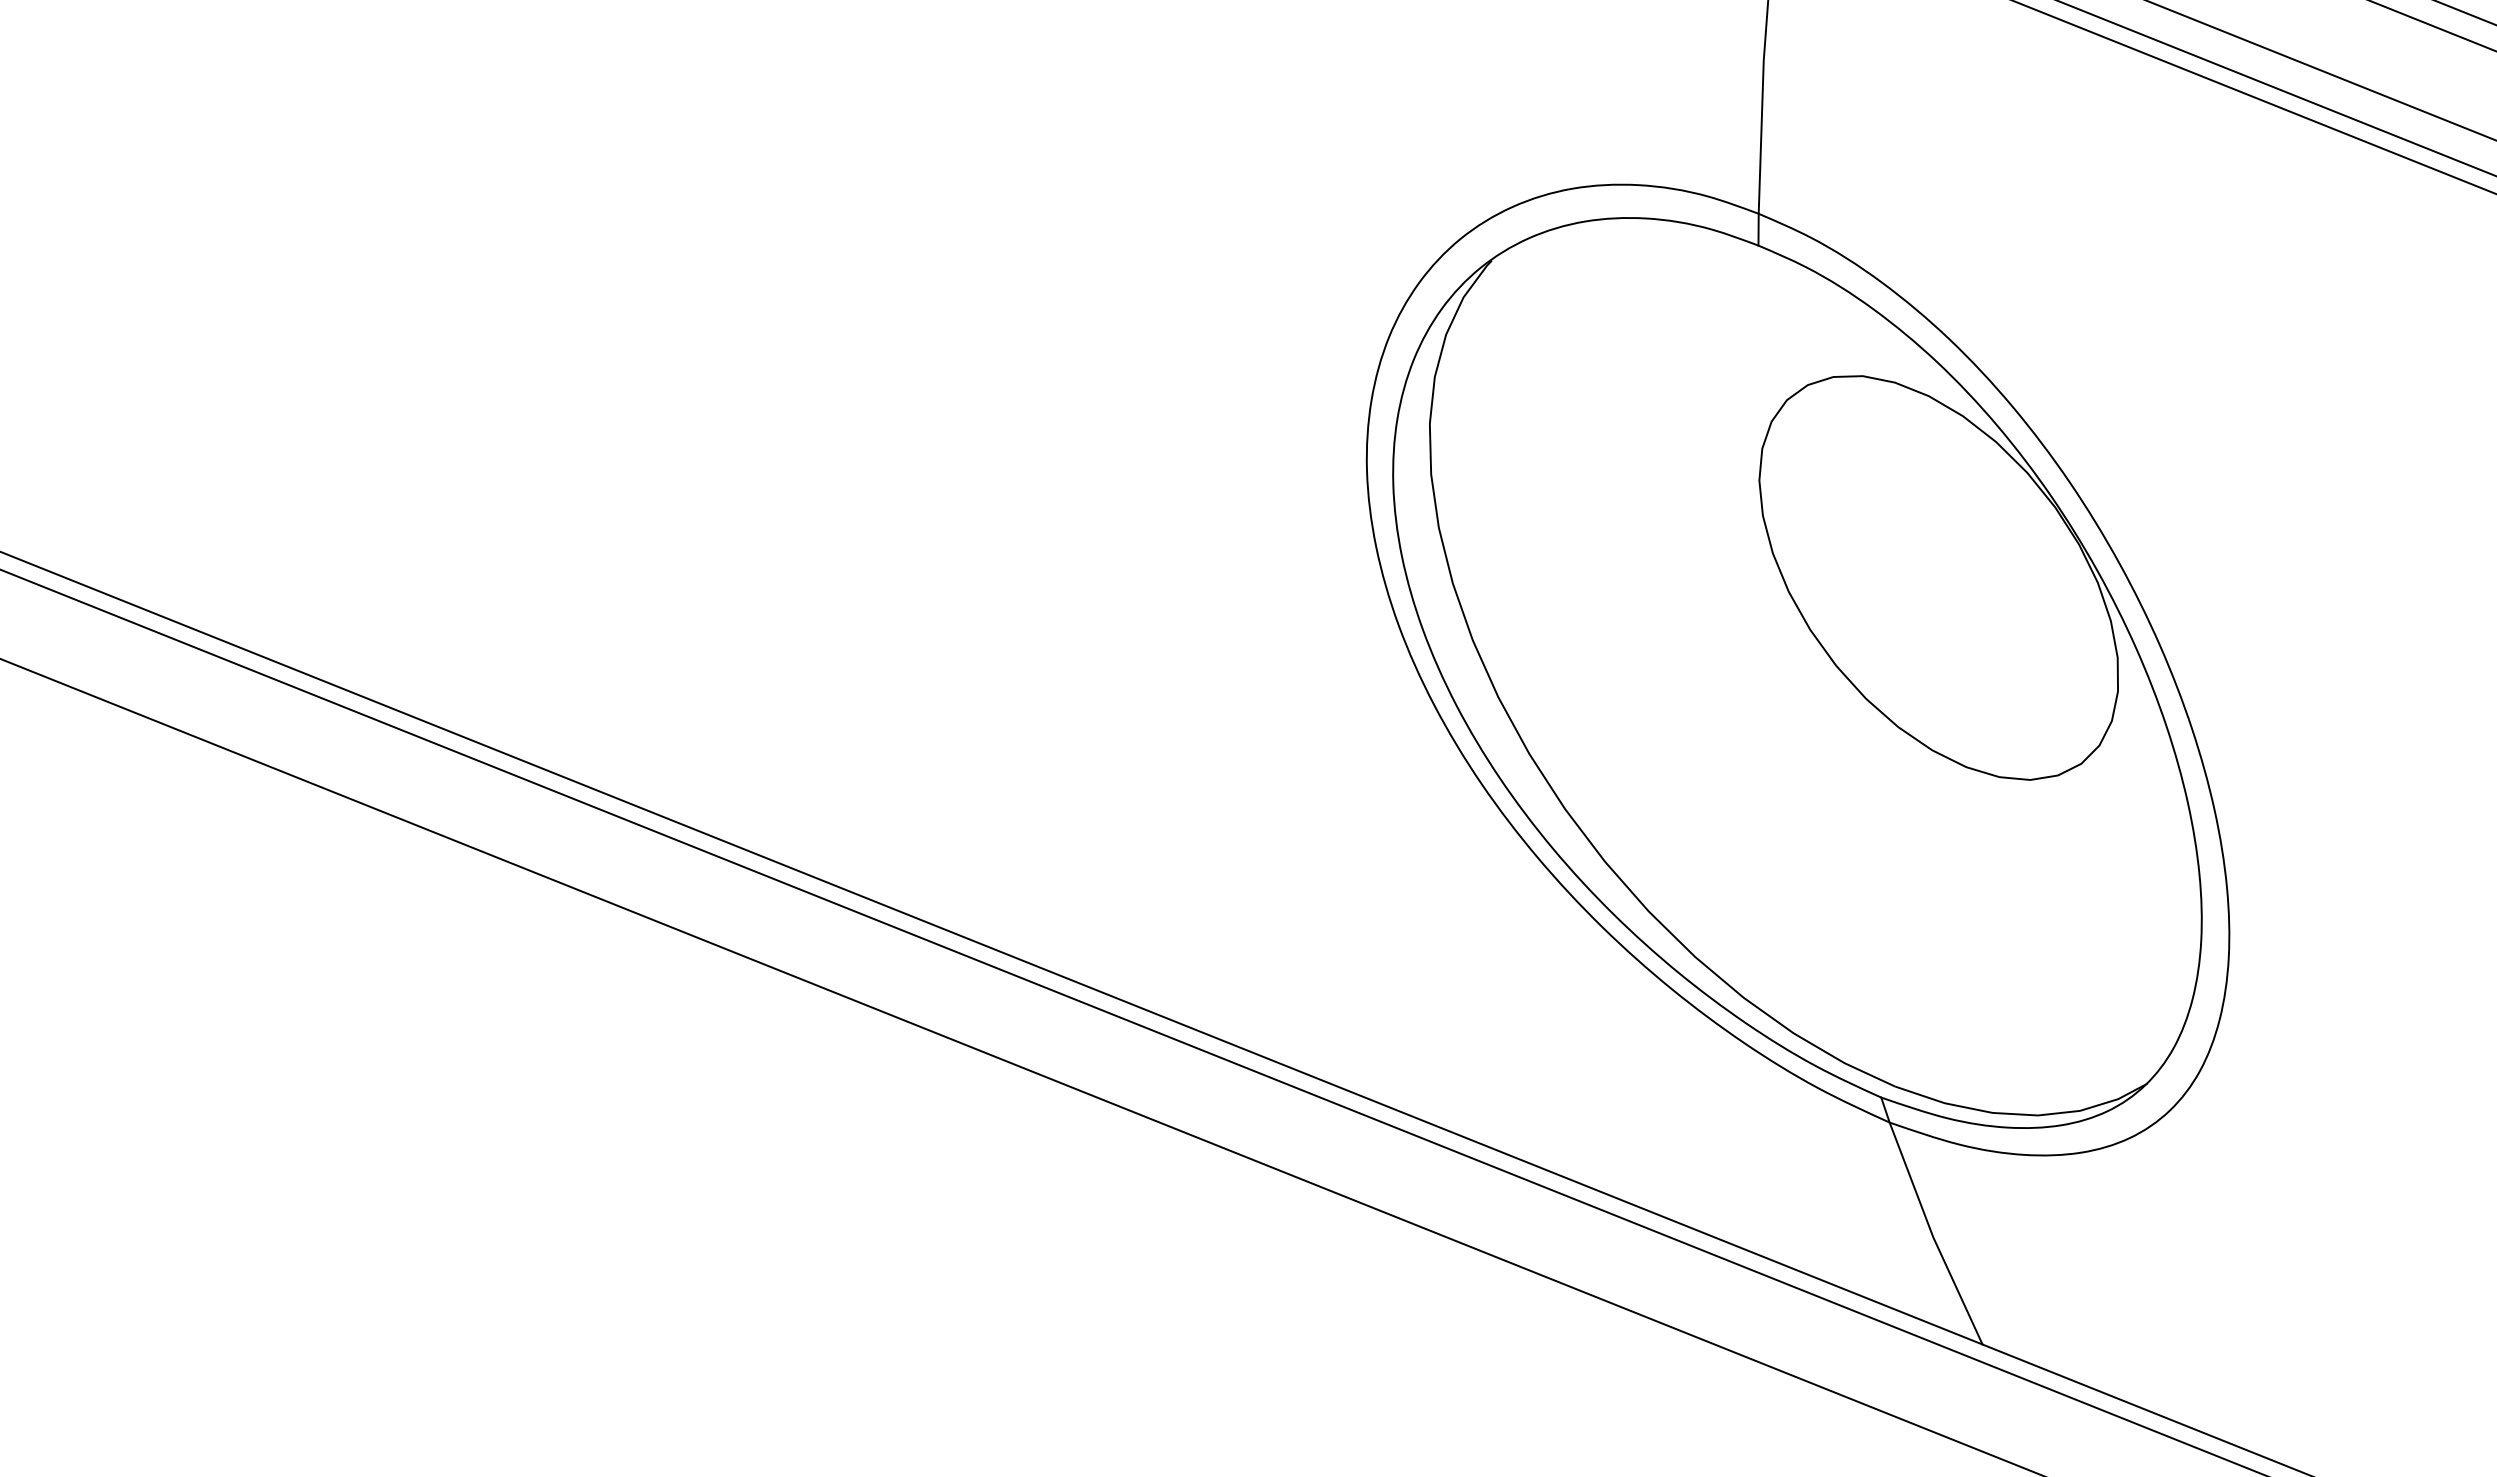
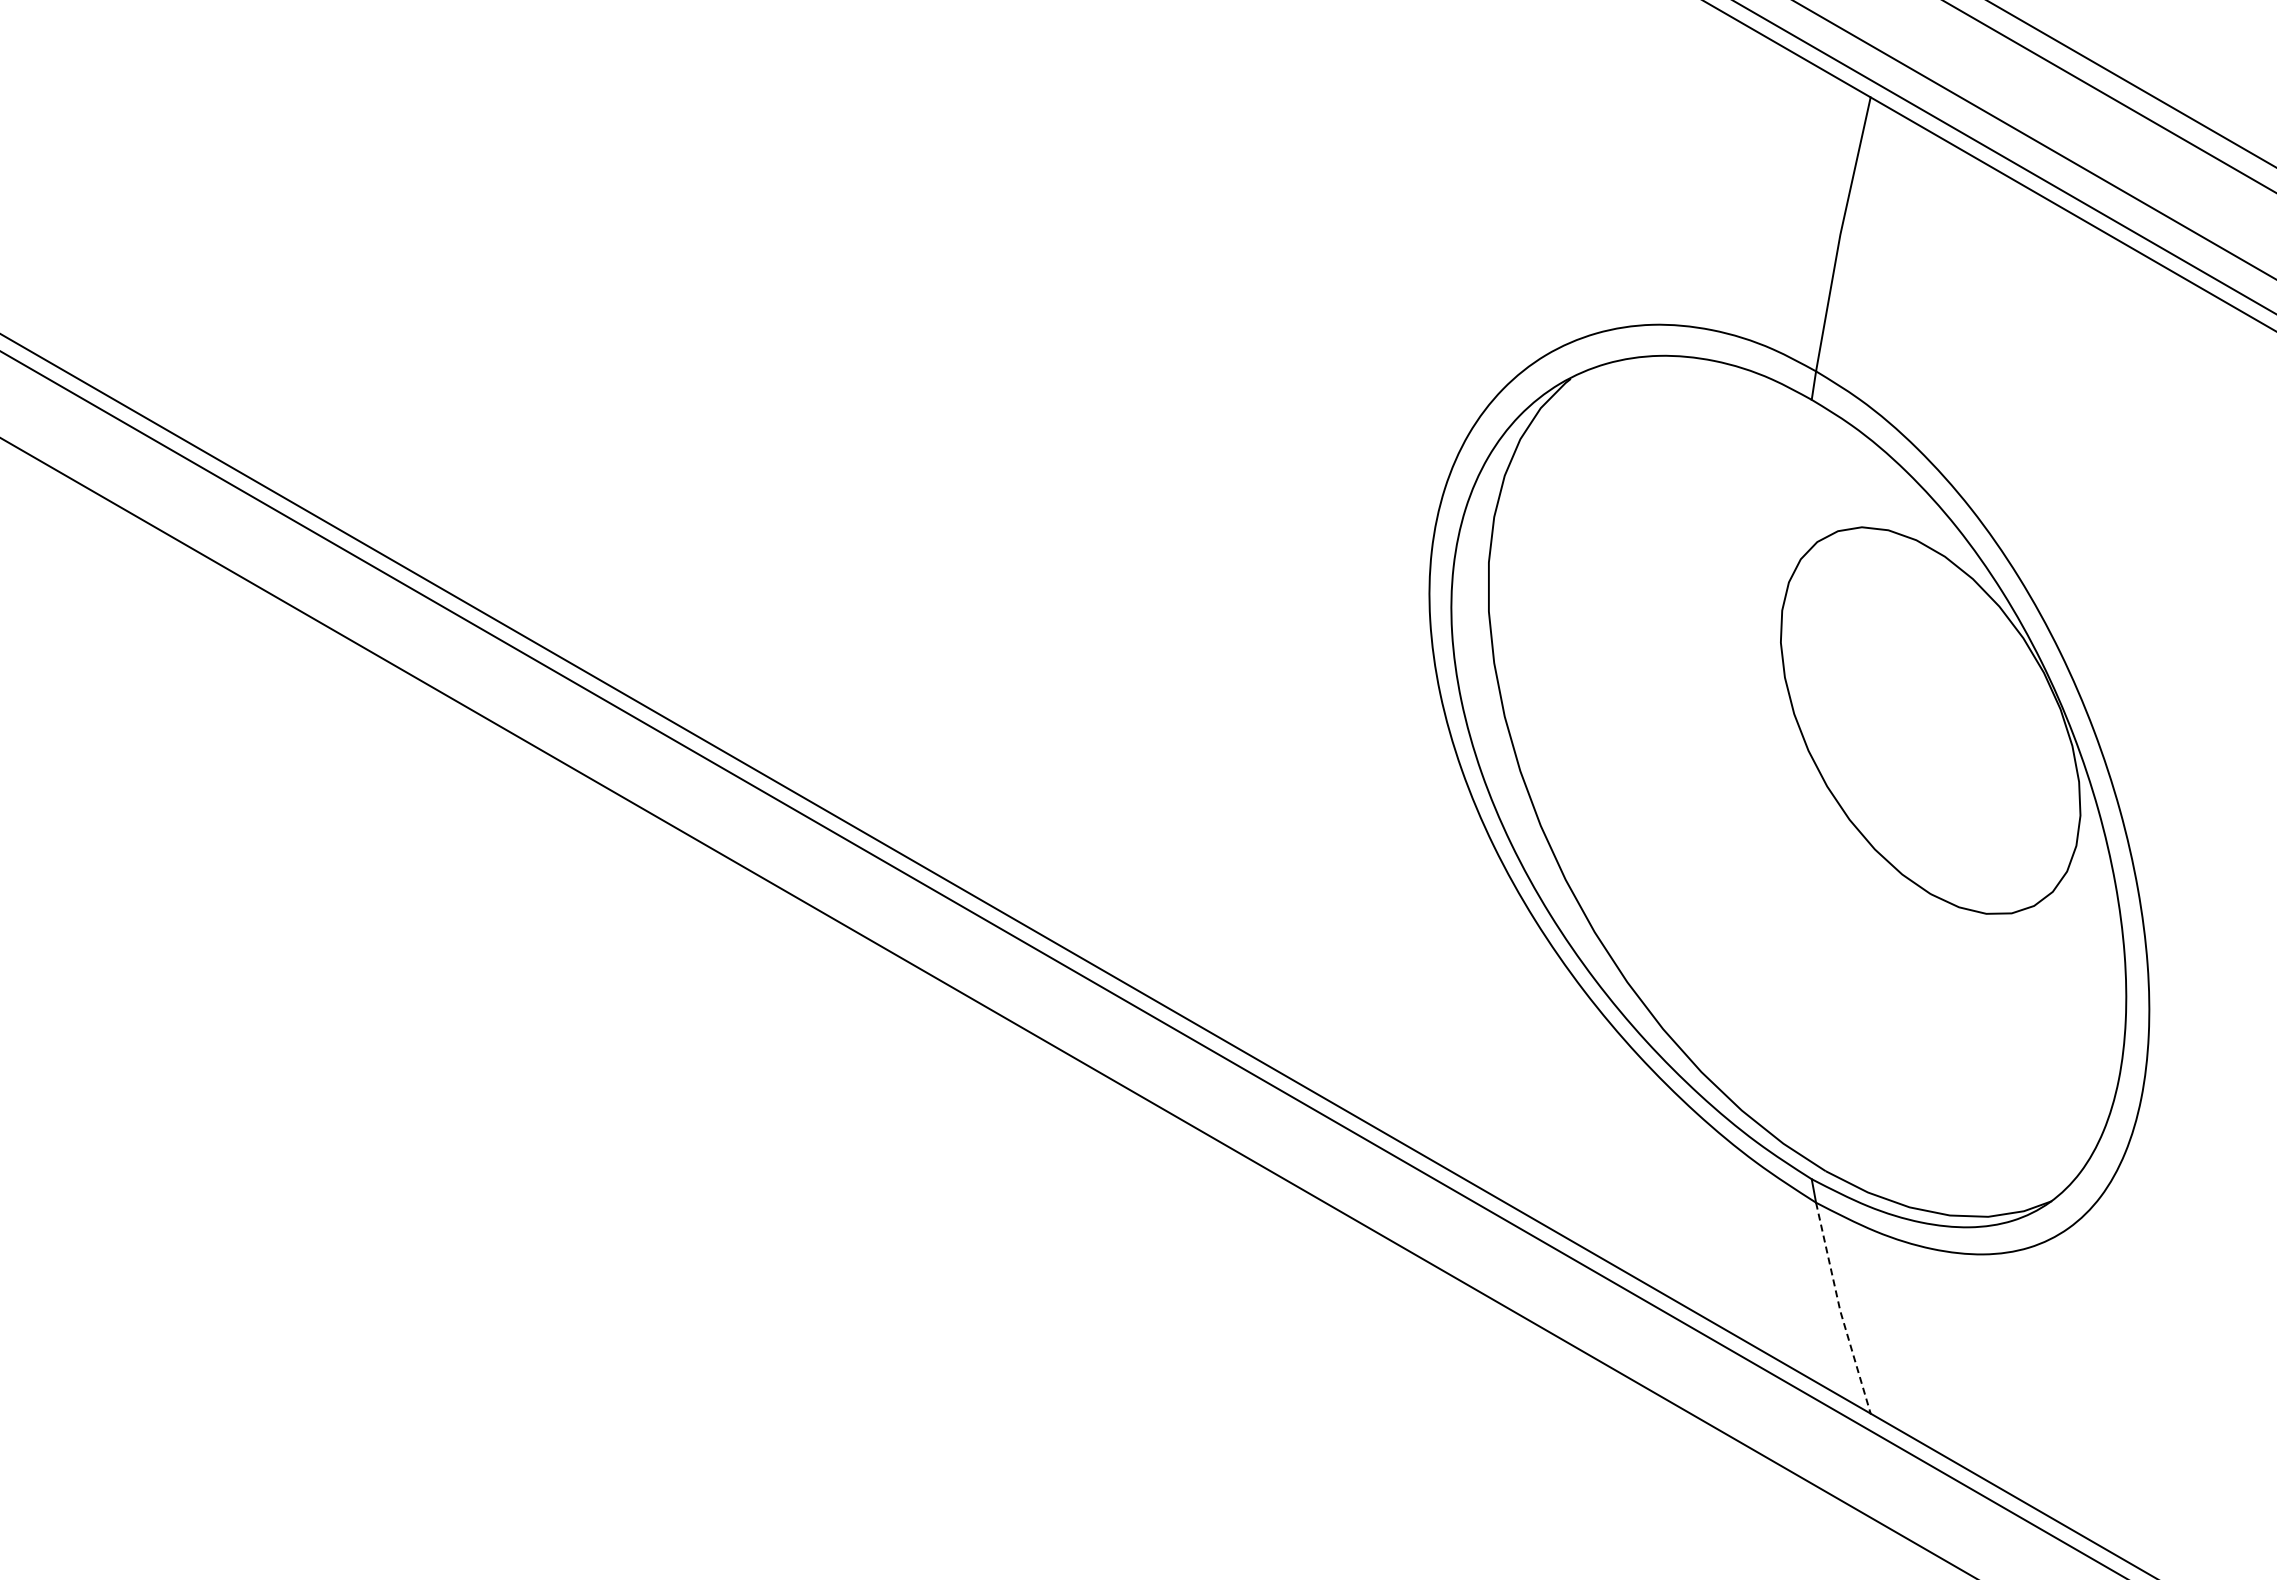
line: (1932, 1235) -> (1839, 1309), solid -> dashed

